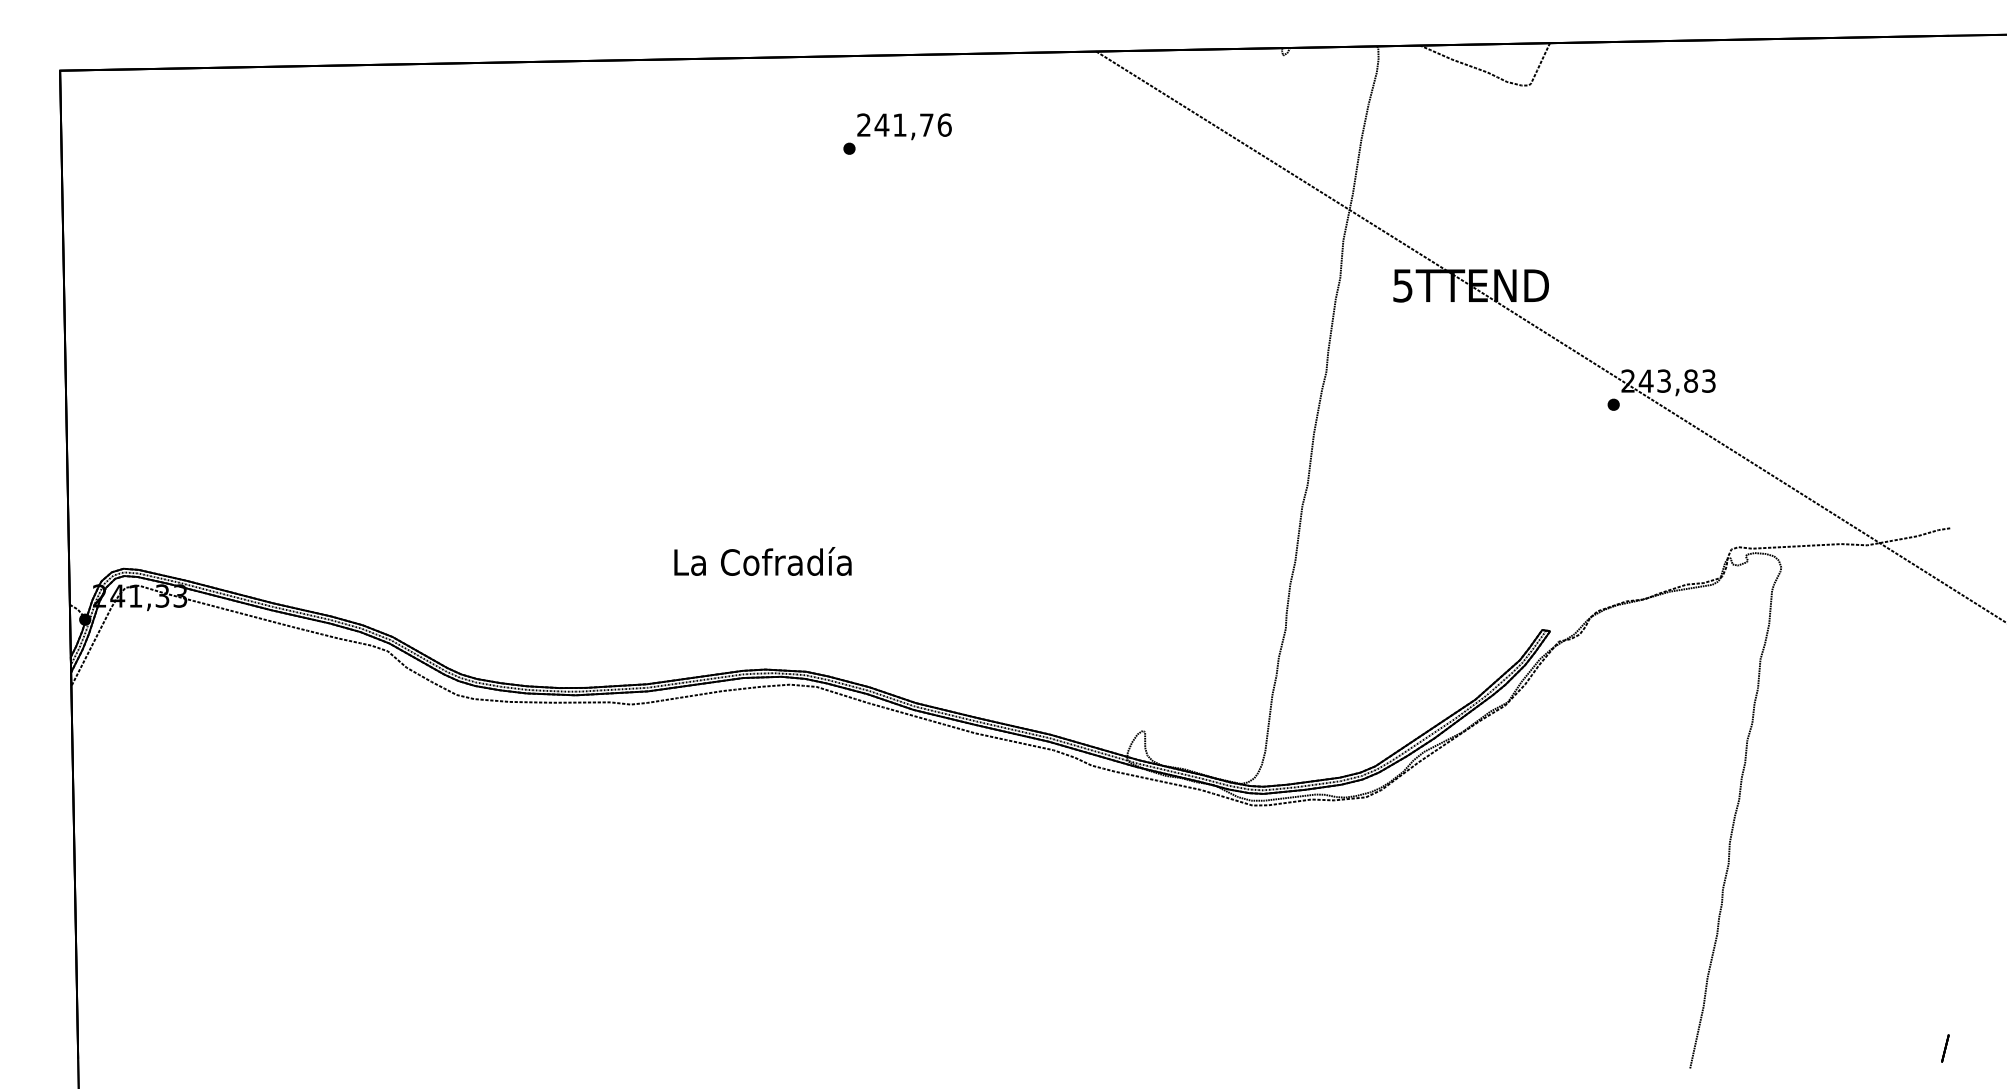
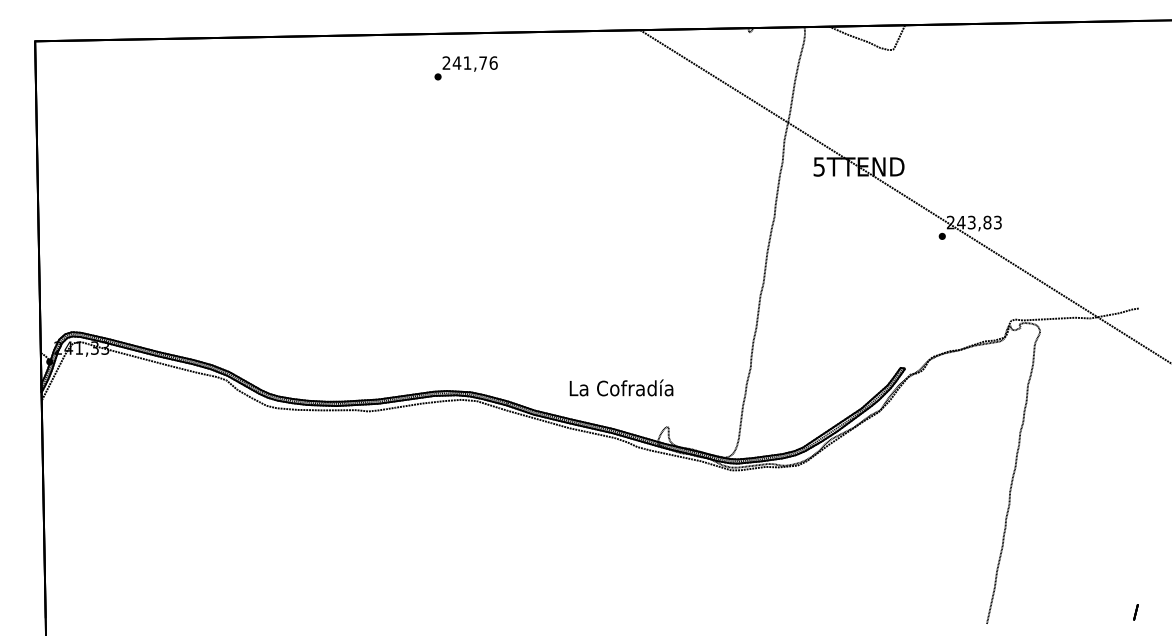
text: (896, 134) -> (465, 68), moved
text: (762, 560) -> (621, 387), moved

